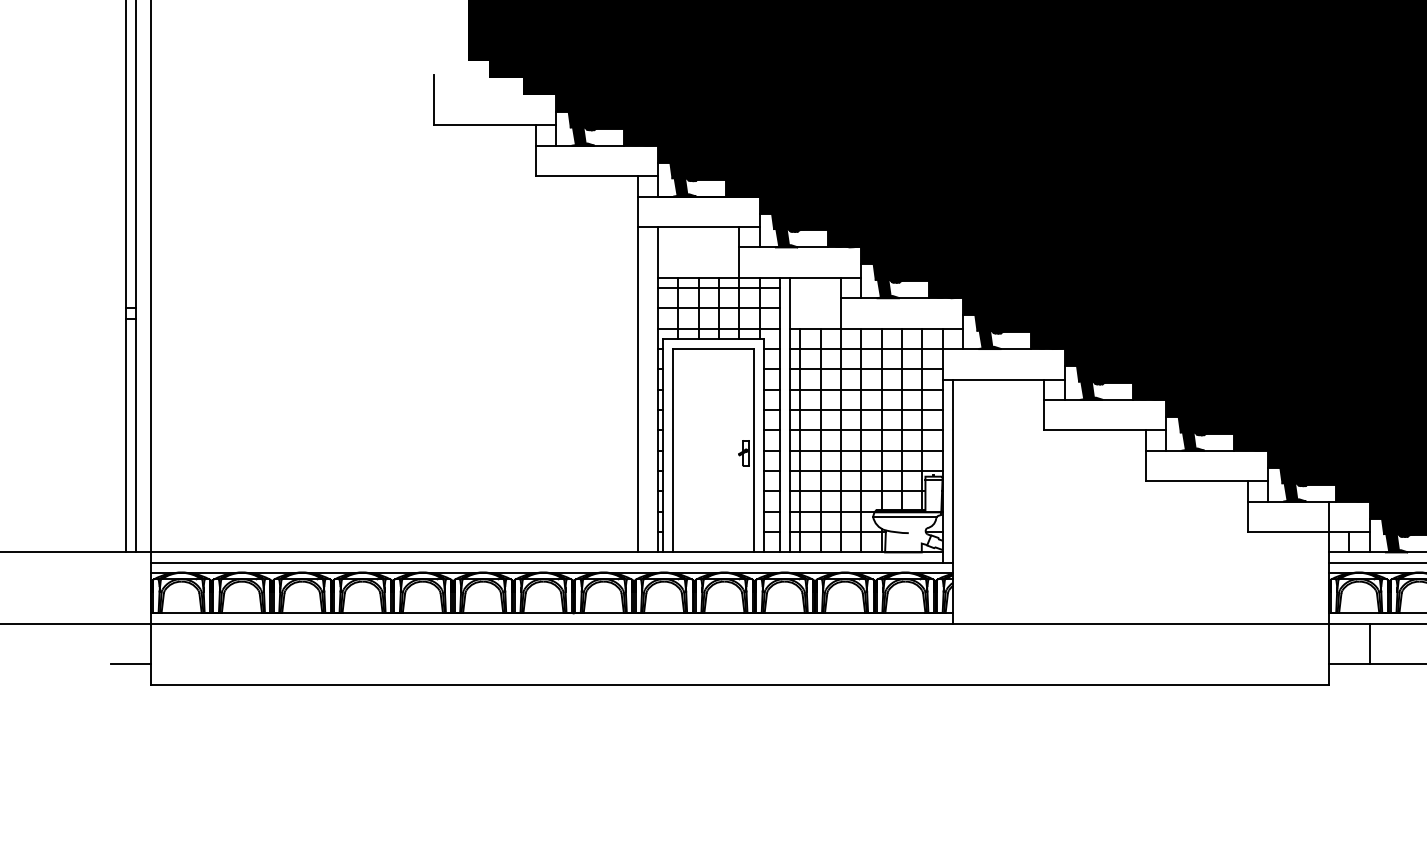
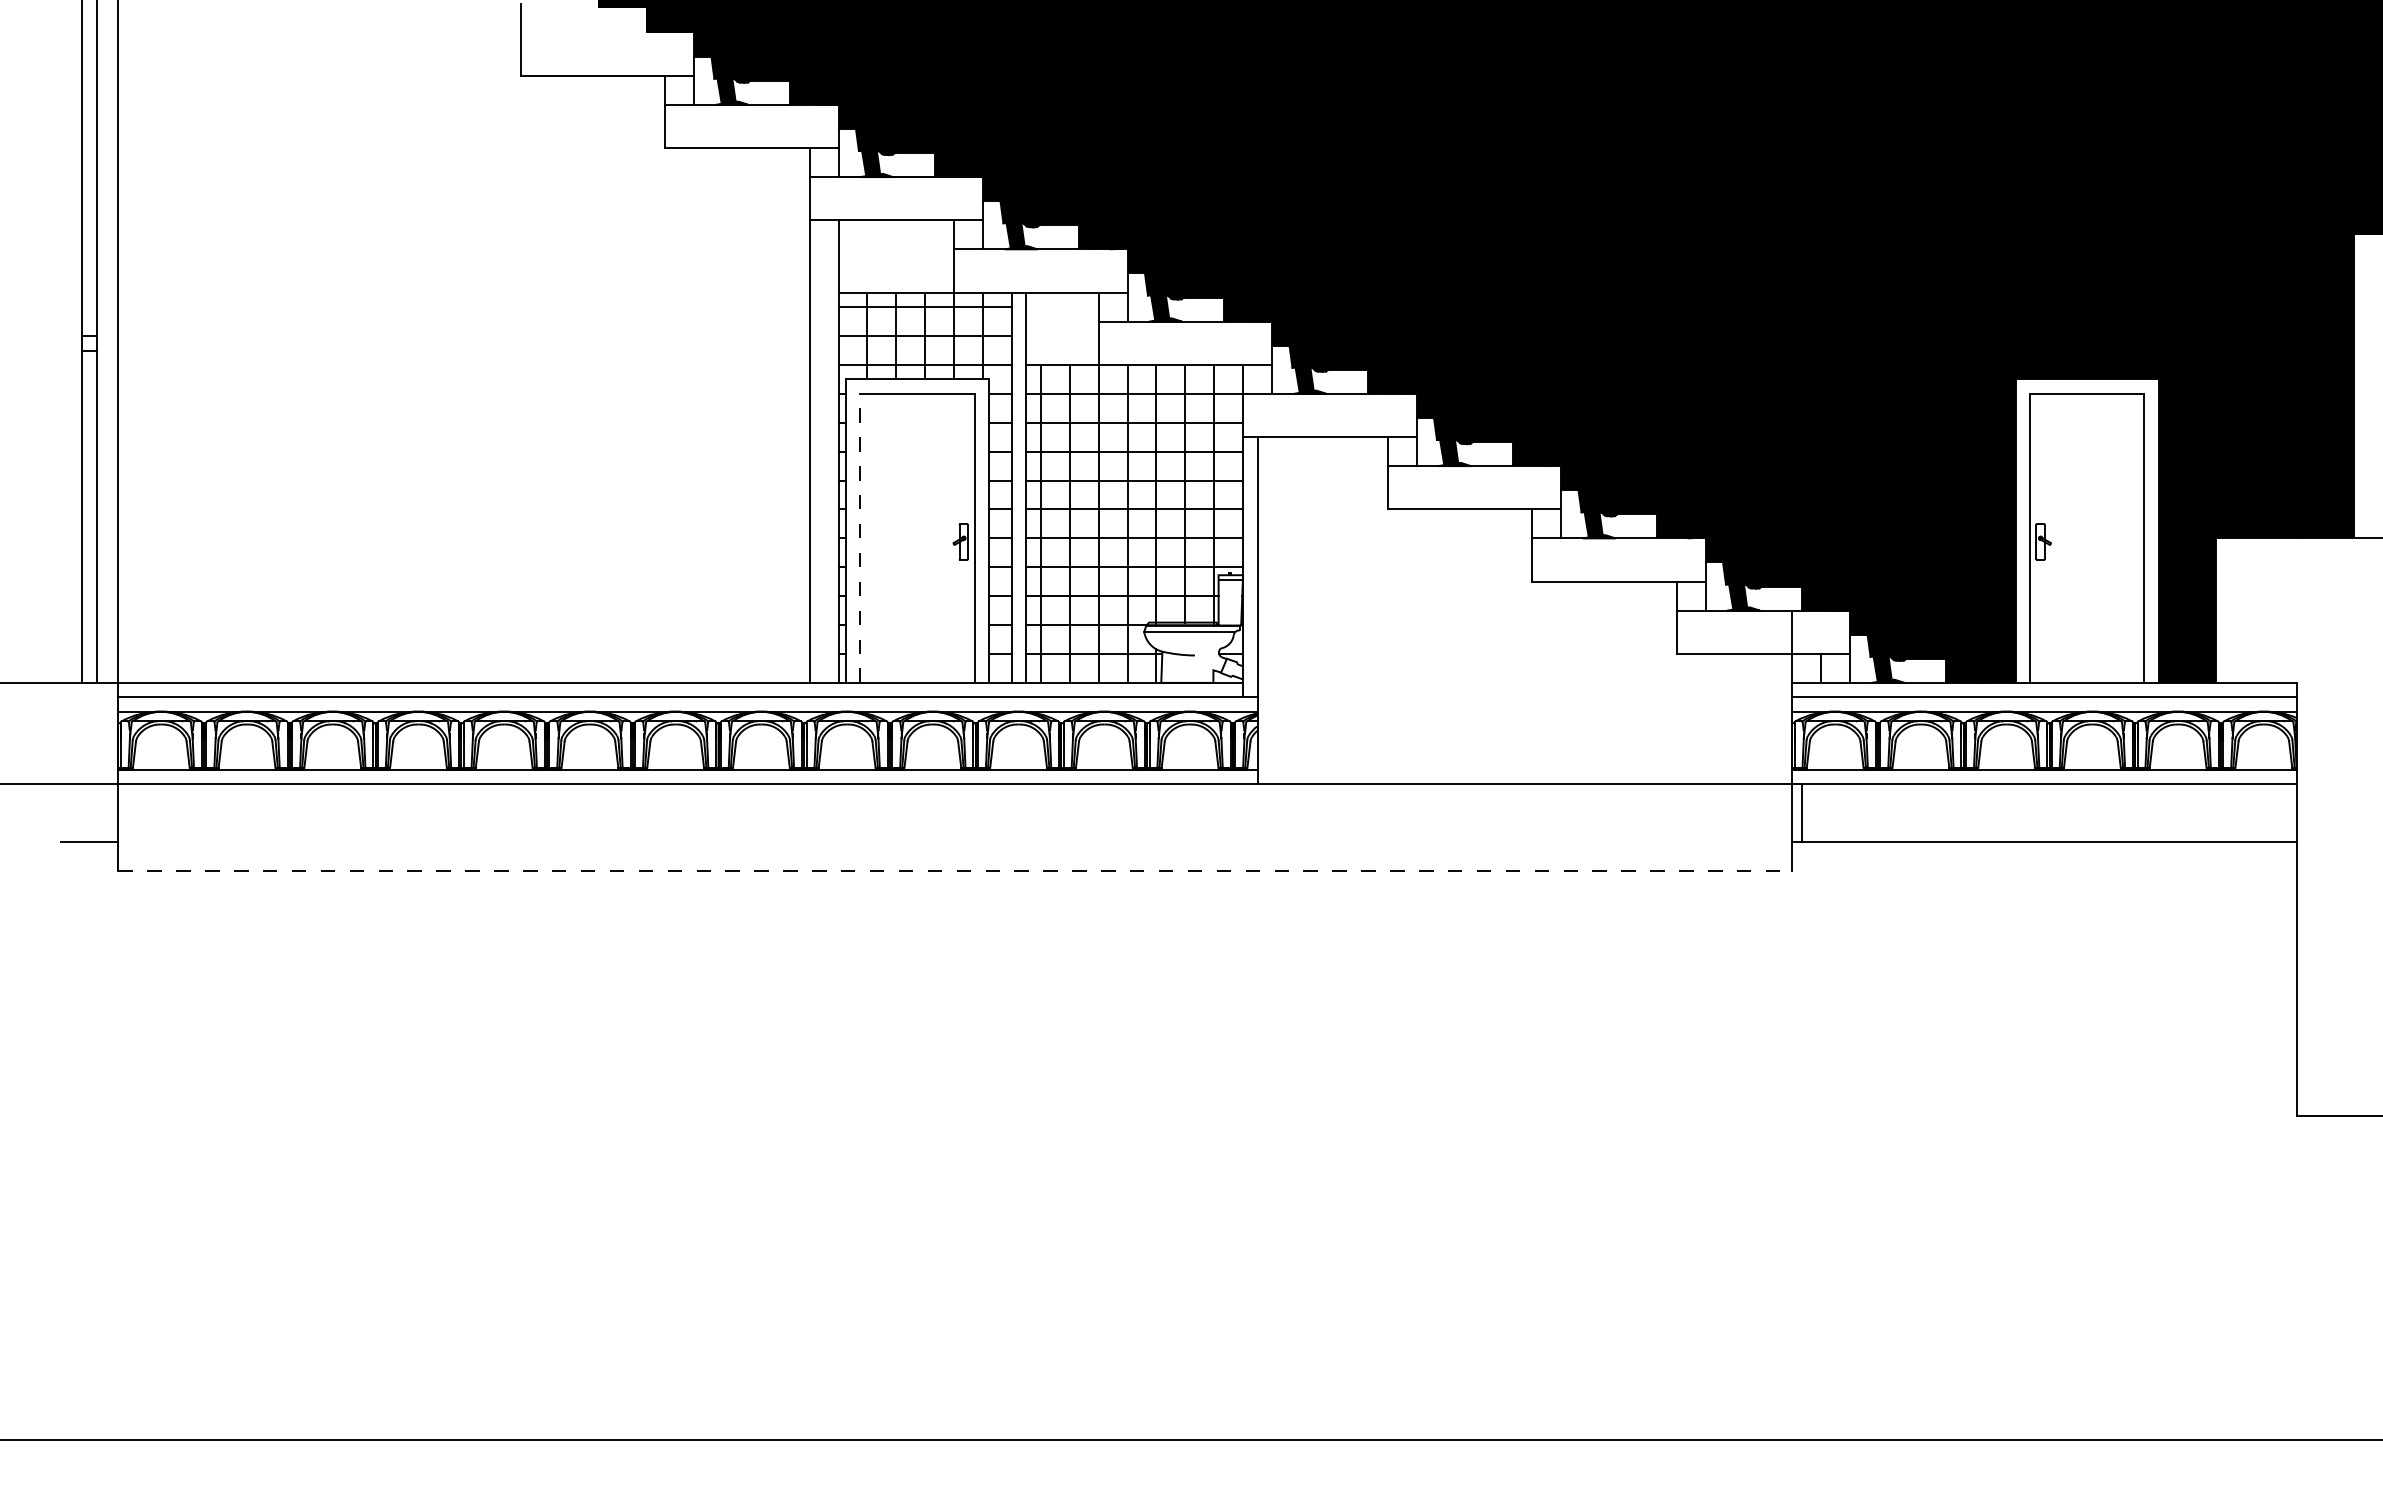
line: (673, 450) -> (860, 538), solid -> dashed
line: (1369, 643) -> (1802, 812), moved
line: (740, 684) -> (955, 870), solid -> dashed

